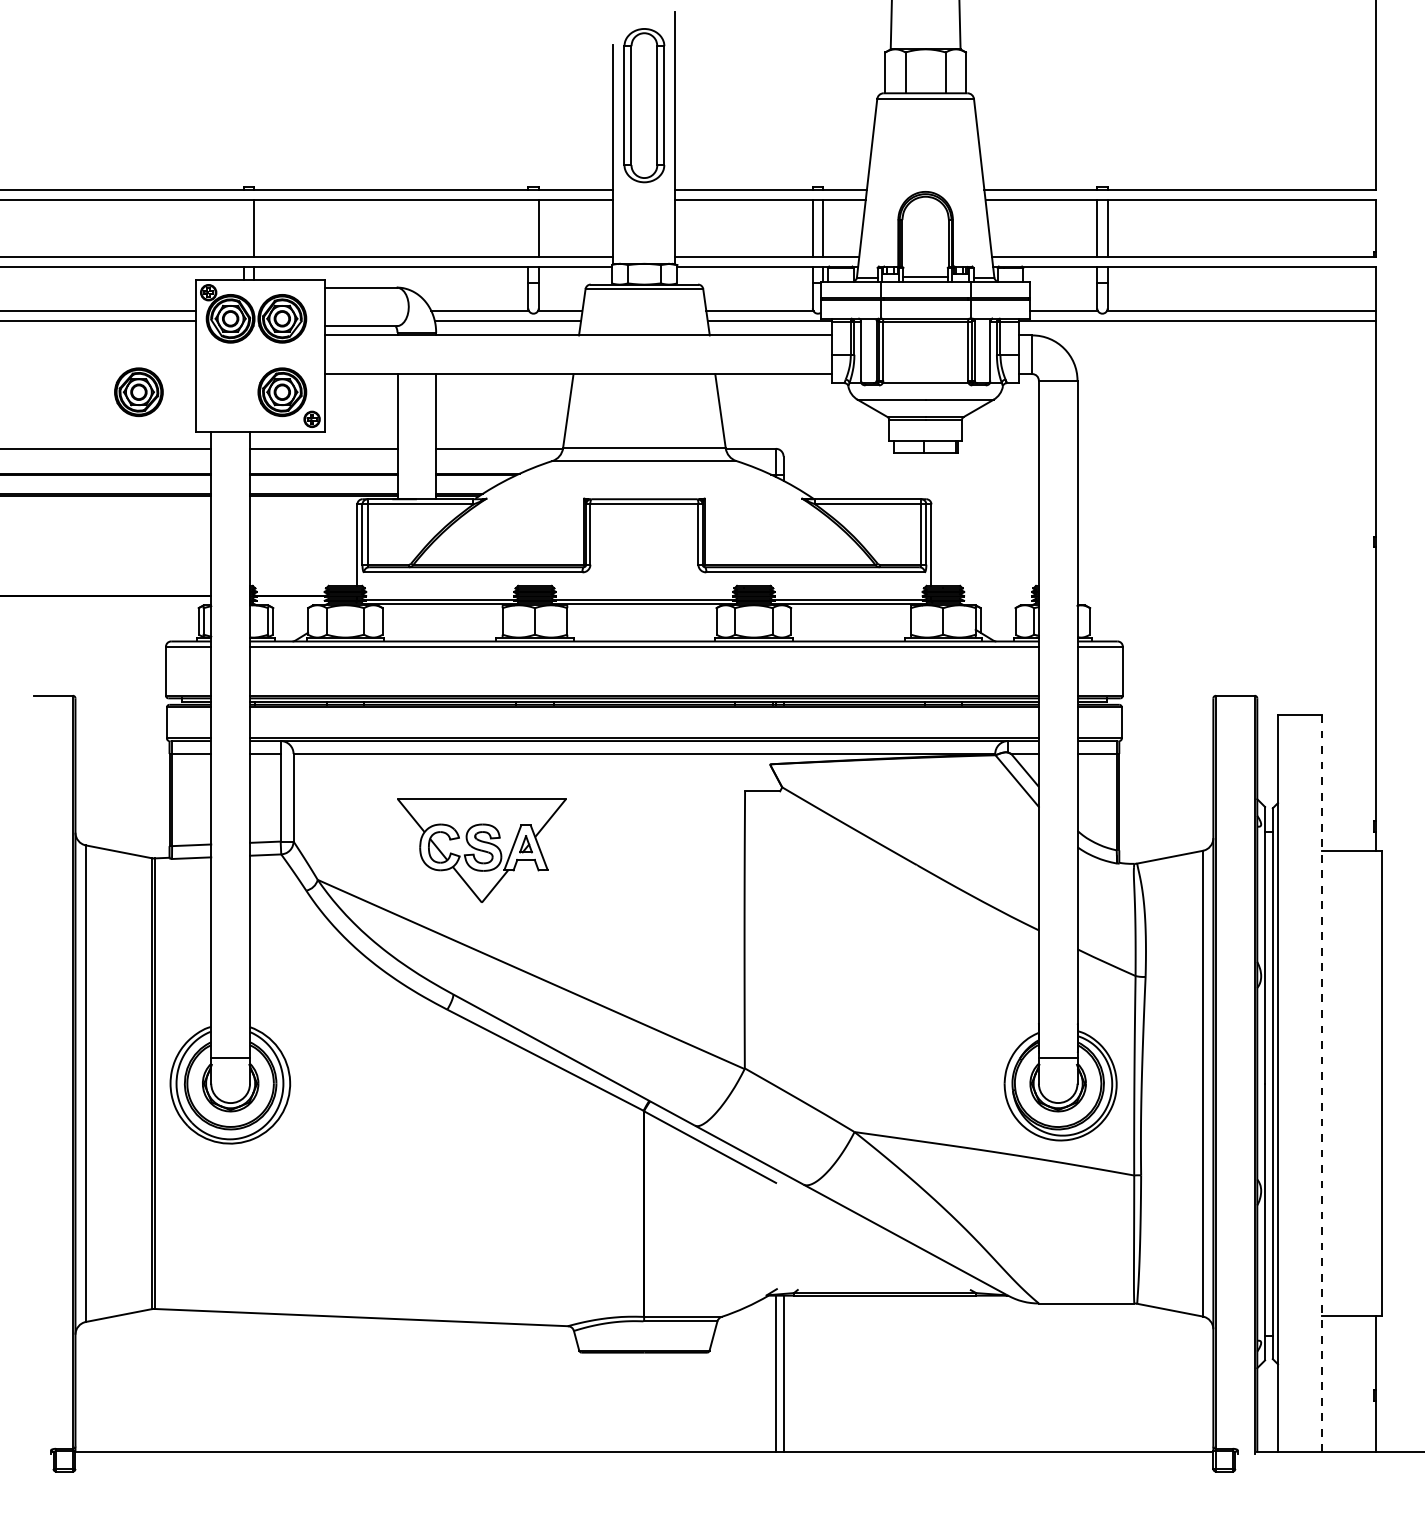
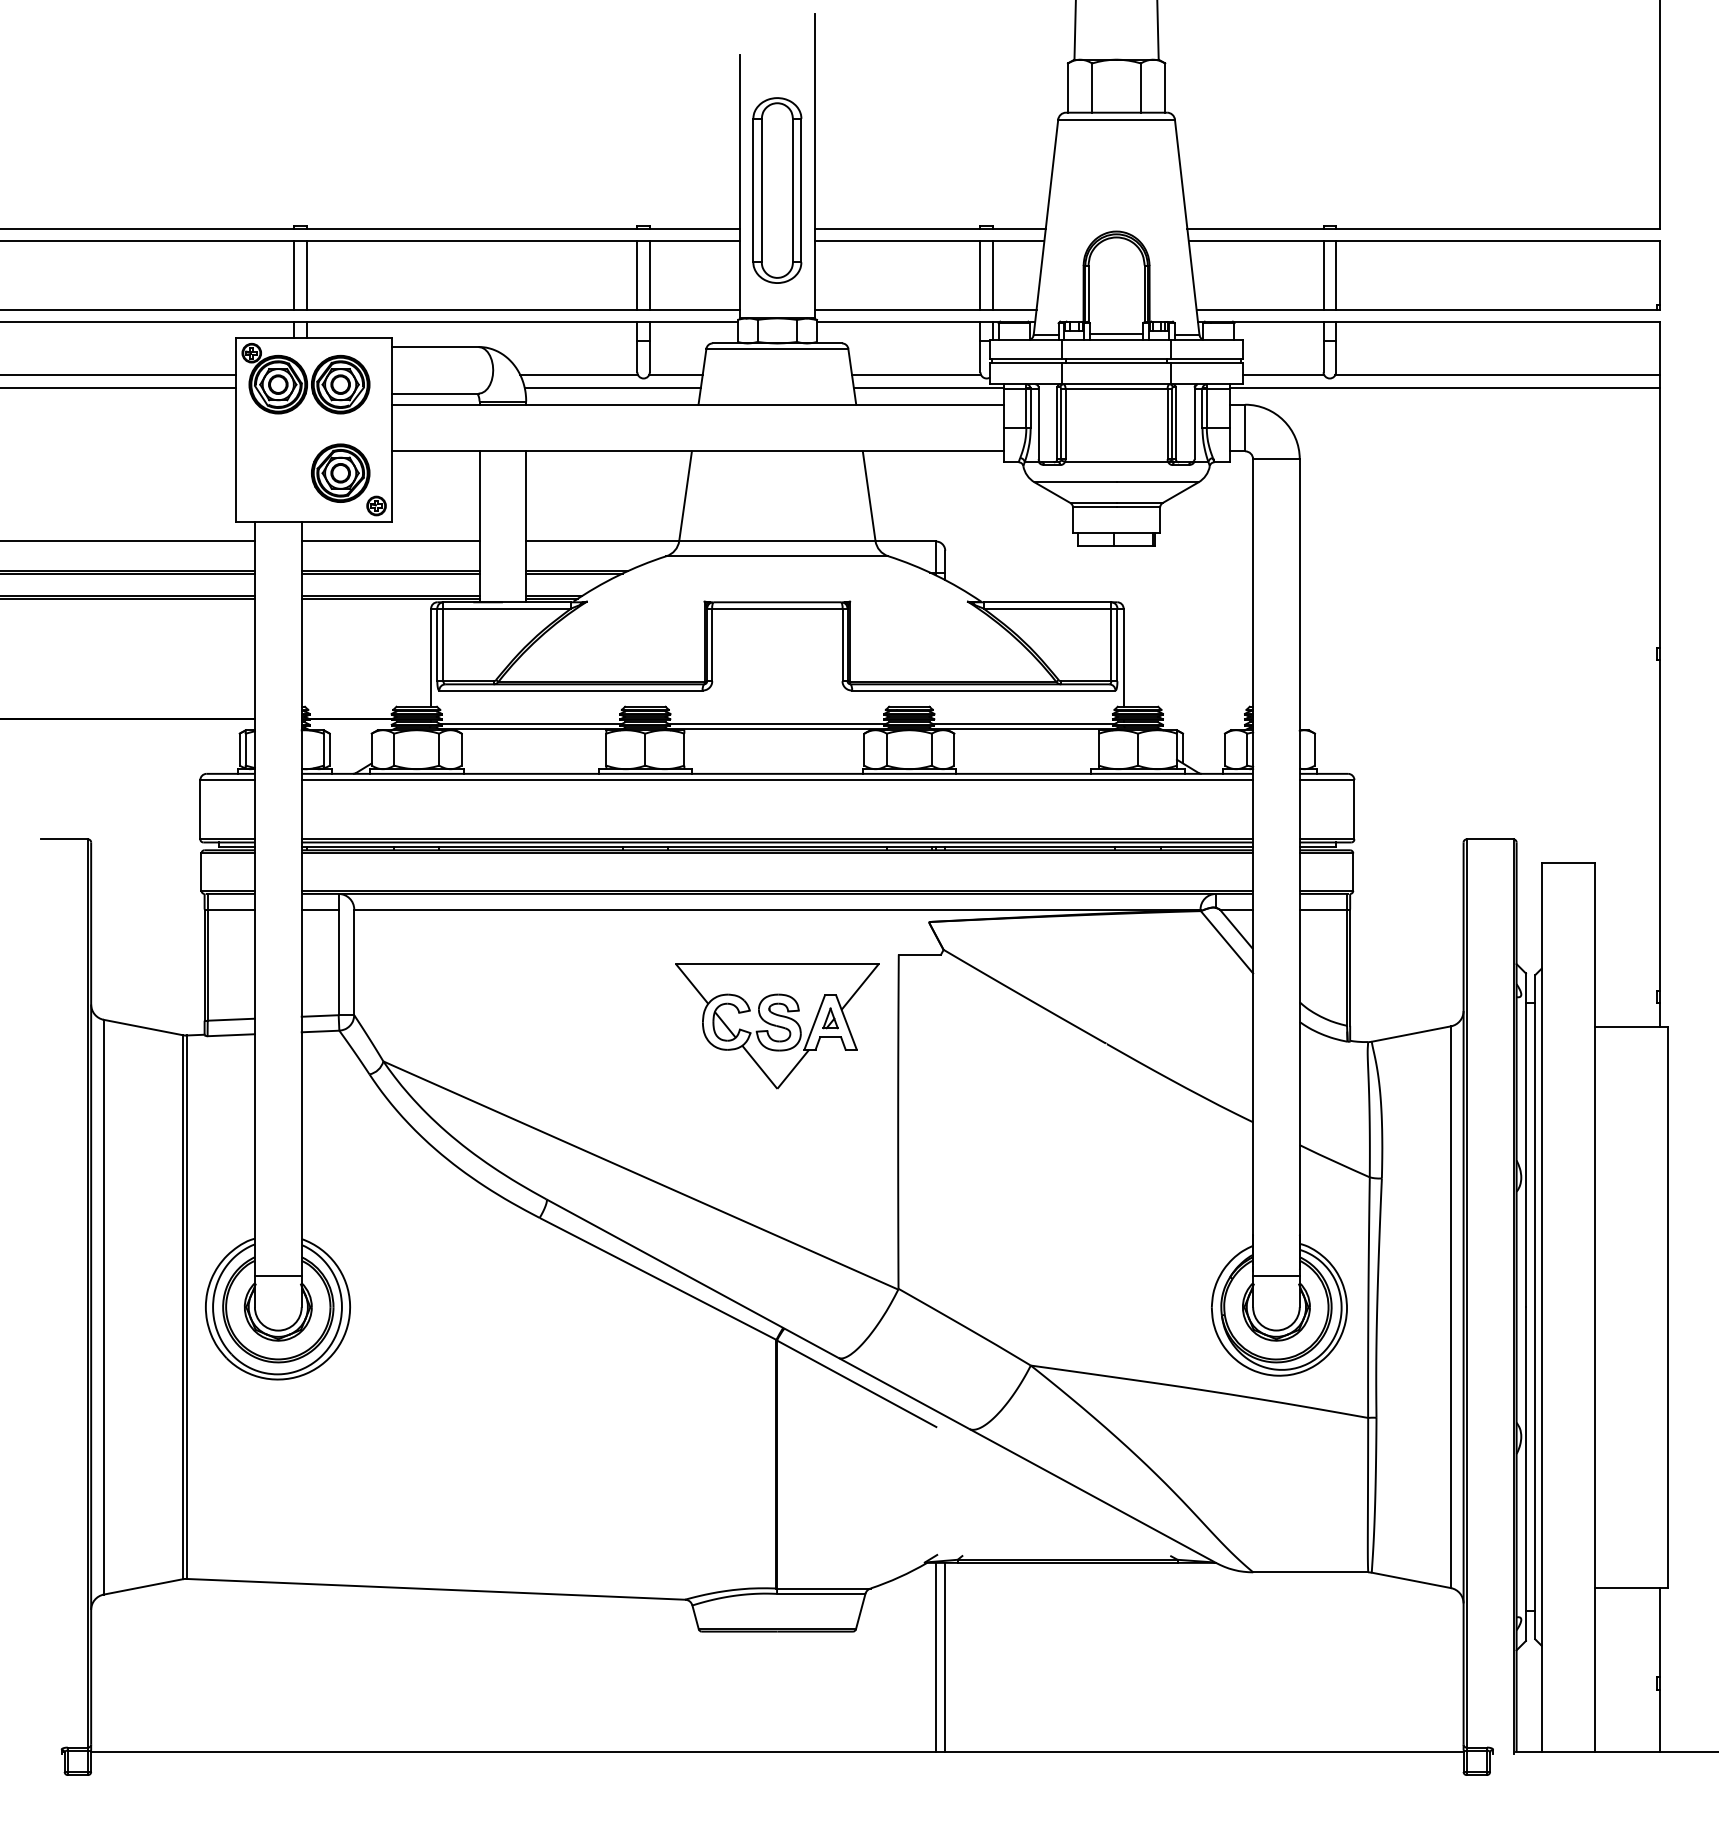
part: (644, 105) -> (777, 190), moved
line: (244, 228) -> (294, 275), added
line: (528, 228) -> (637, 275), added
part: (138, 391) -> (167, 472), removed
part: (482, 850) -> (777, 1026), moved
line: (1321, 1083) -> (1594, 1307), dashed -> solid

